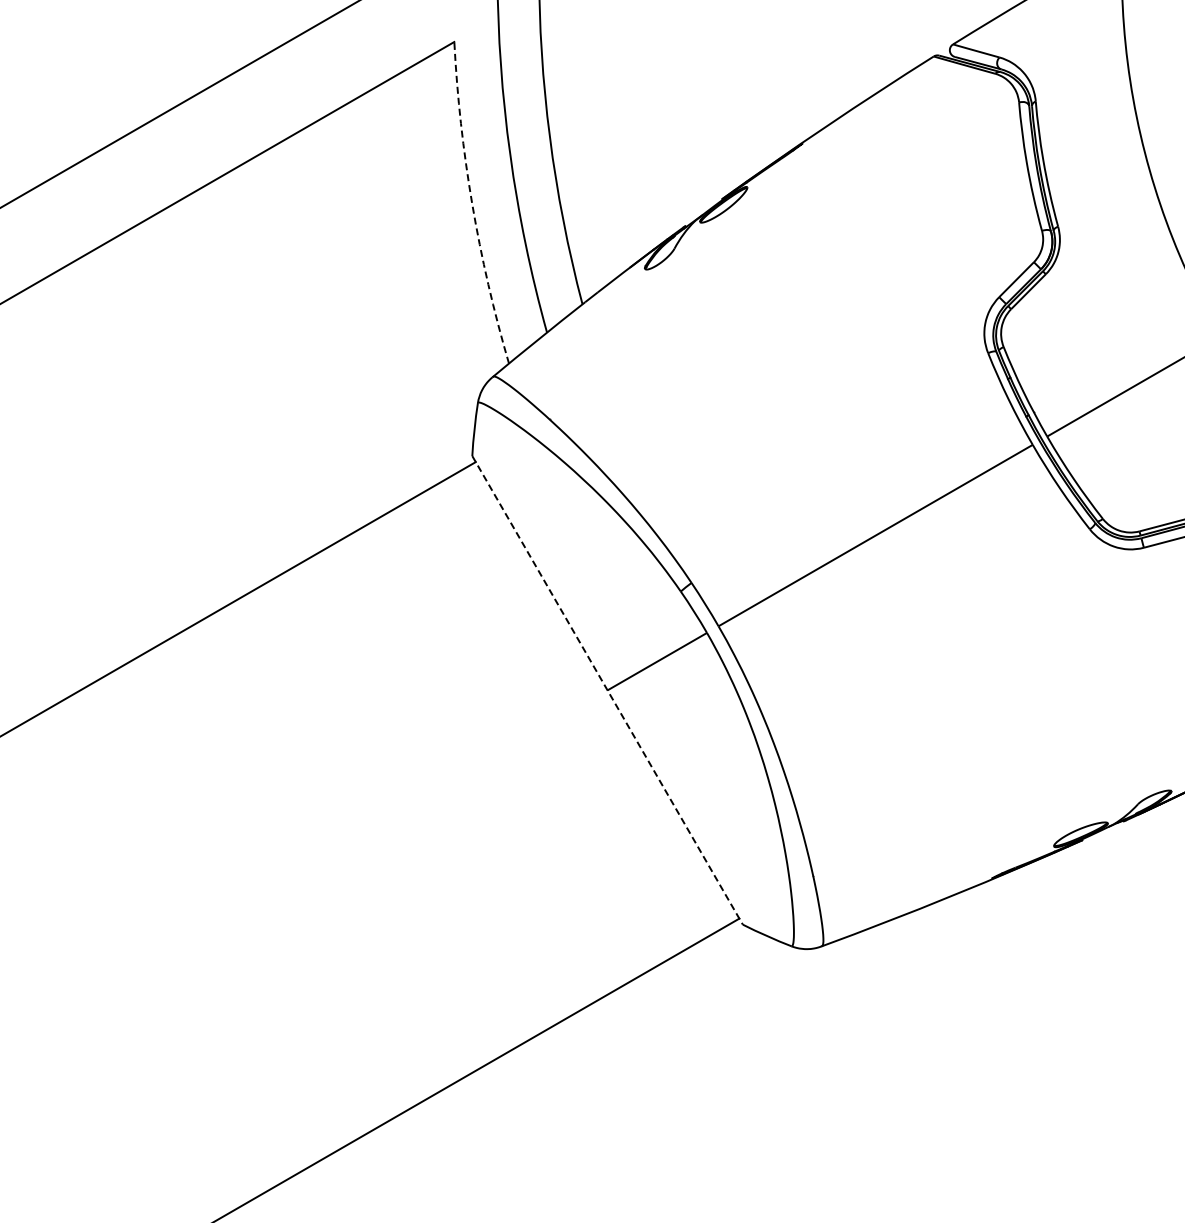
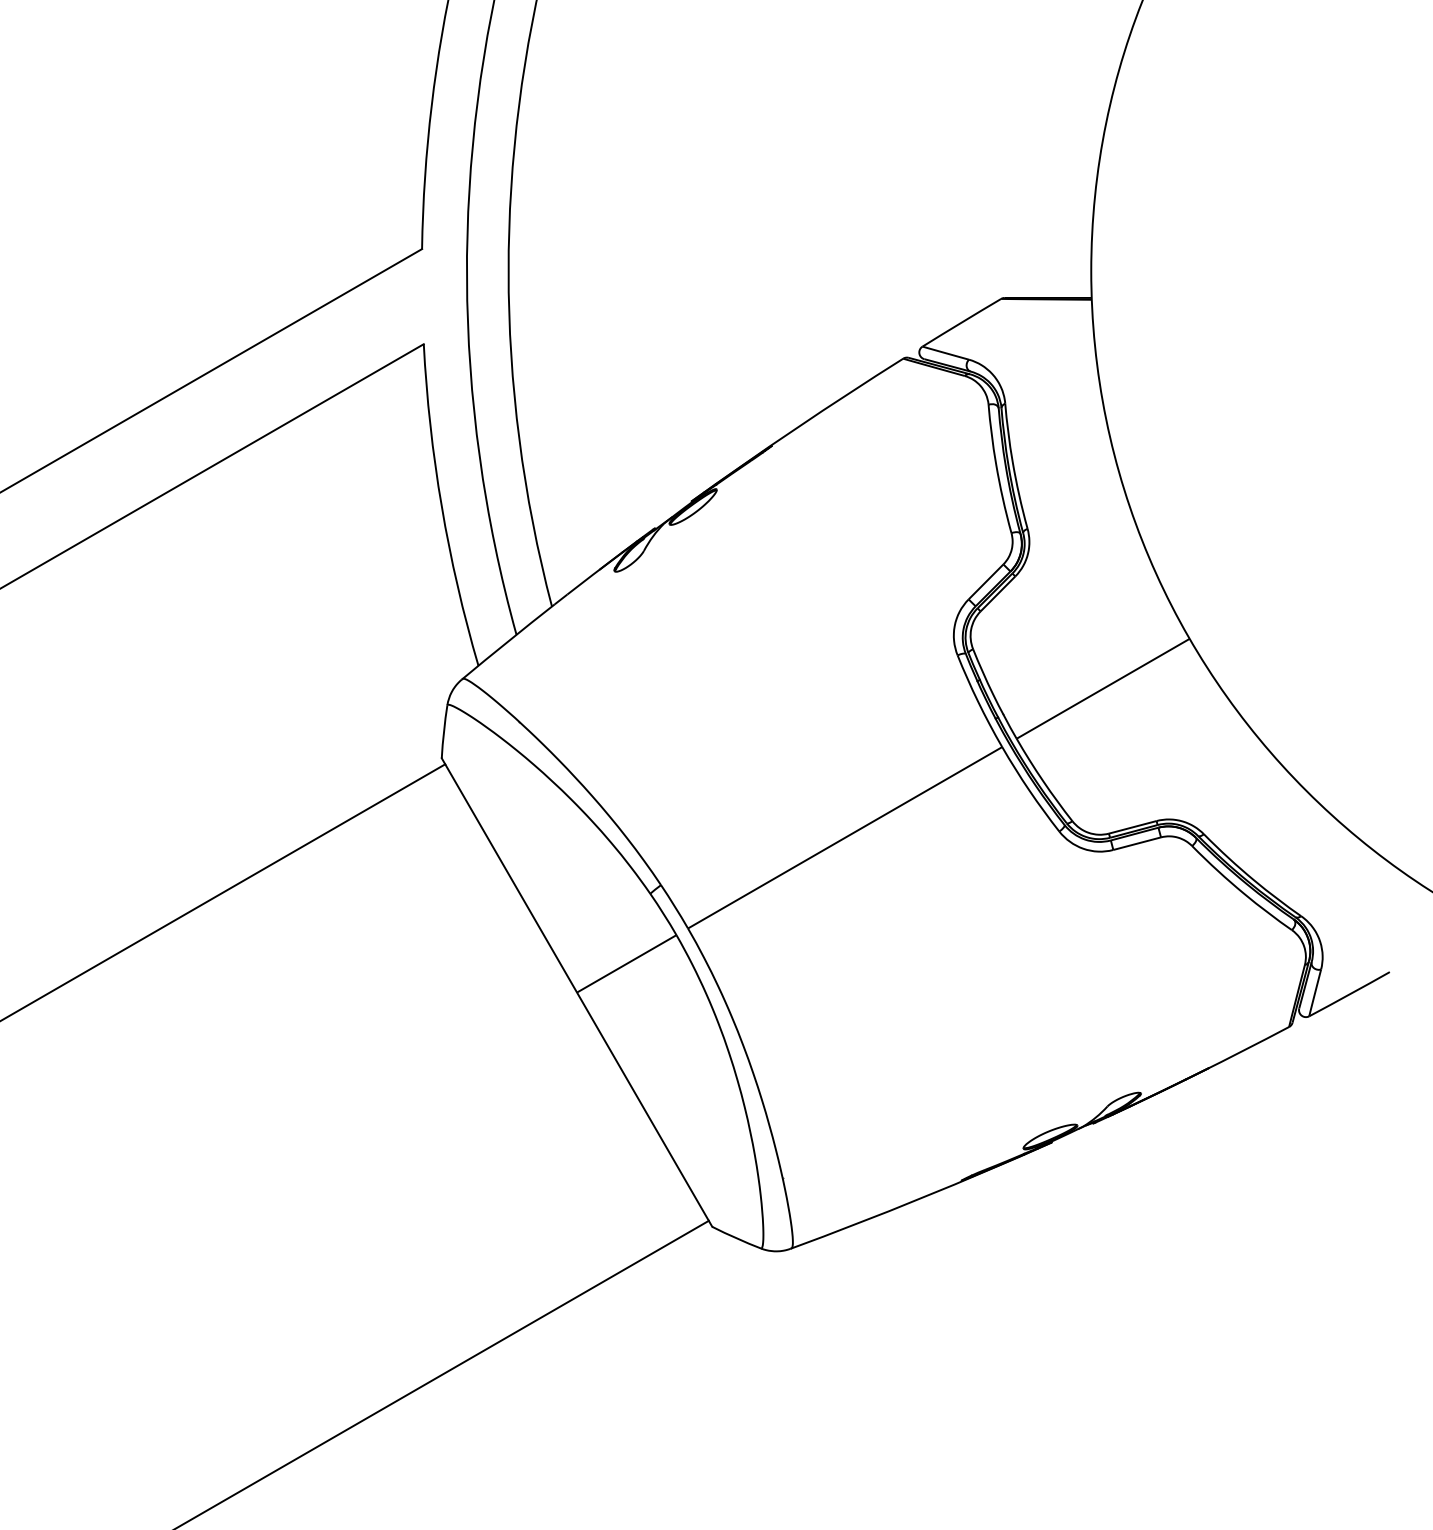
arc: (472, 204) -> (441, 506), dashed -> solid
line: (608, 690) -> (577, 992), dashed -> solid

